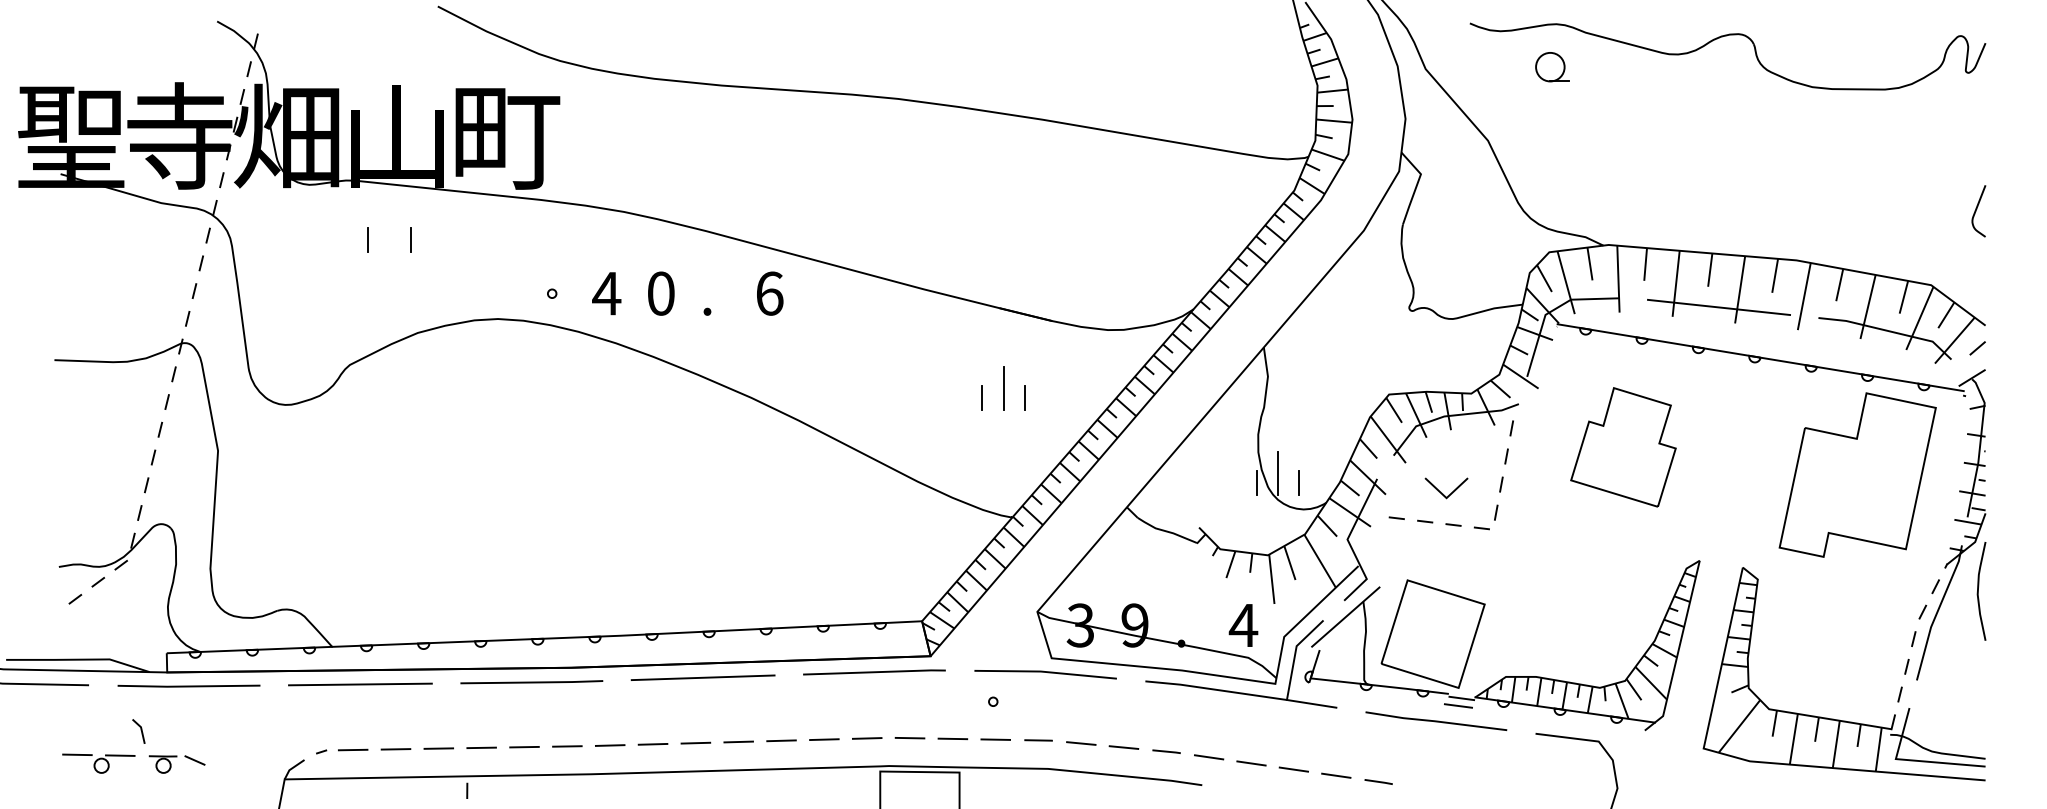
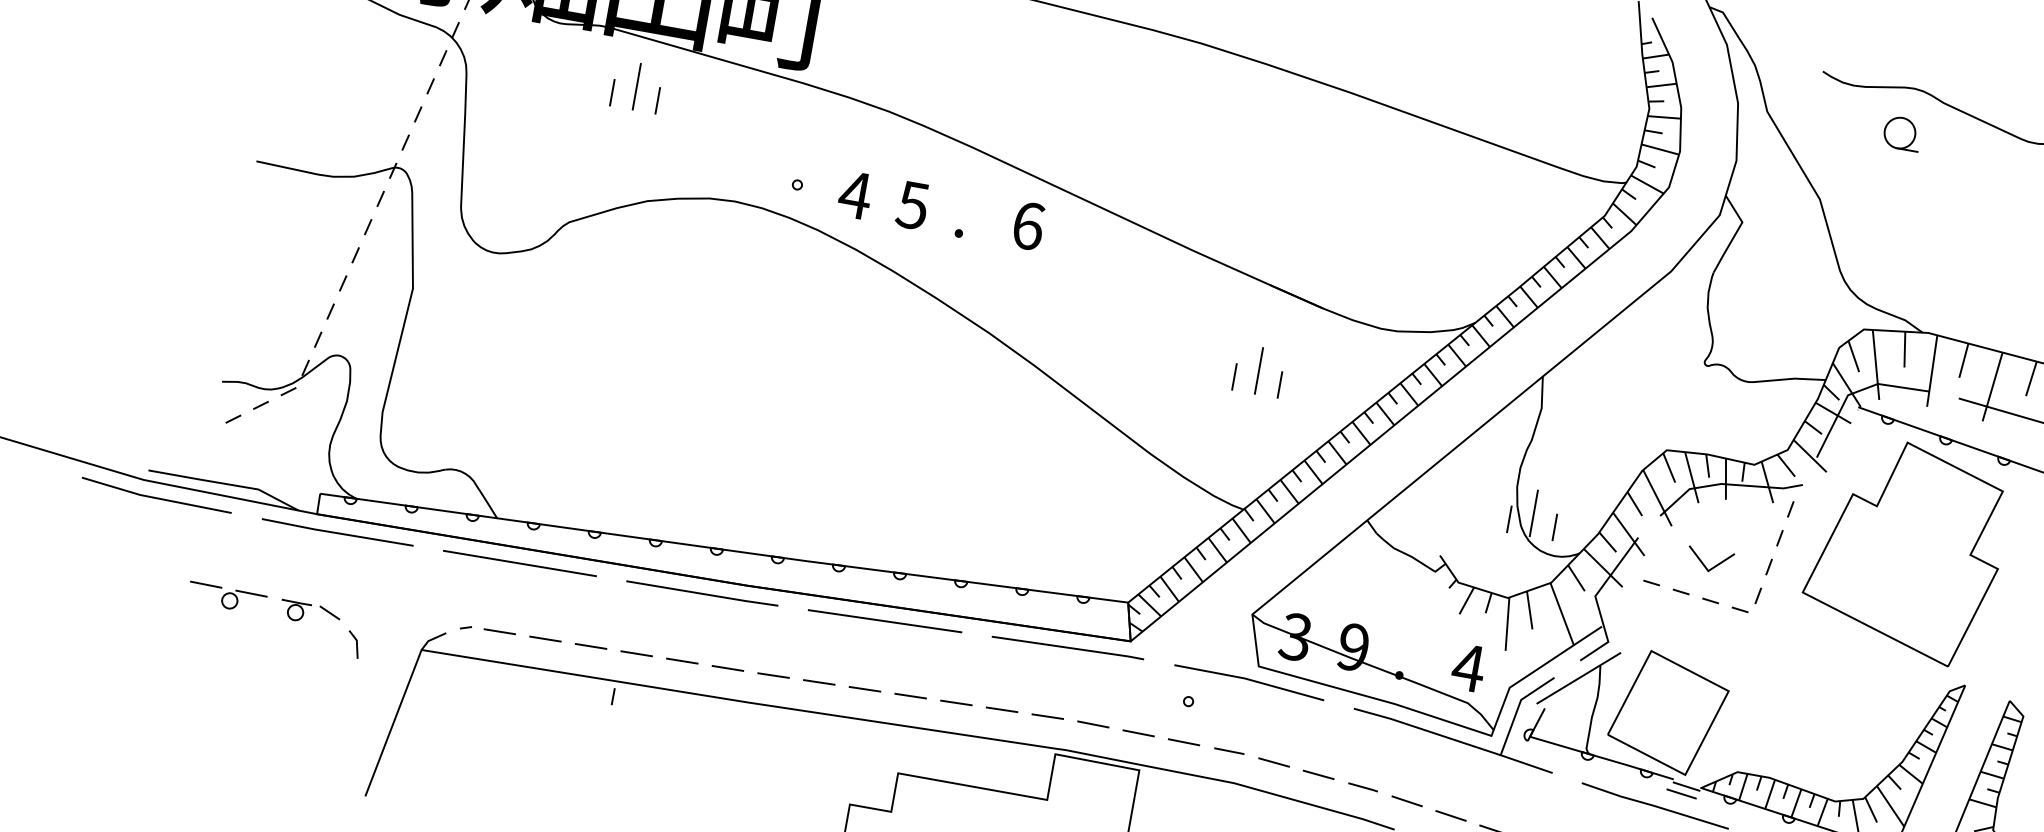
line: (389, 229) -> (636, 85), added
text: (660, 293) -> (912, 205), 0 -> 5
part: (1623, 447) -> (1905, 550), size x1.67
line: (140, 730) -> (355, 643), moved

